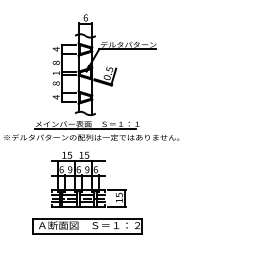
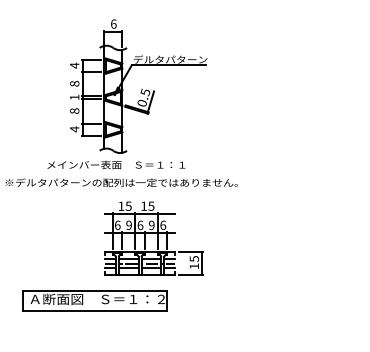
line: (85, 129) -> (113, 171), removed
part: (88, 179) -> (153, 238), moved
part: (87, 226) -> (94, 300), moved

